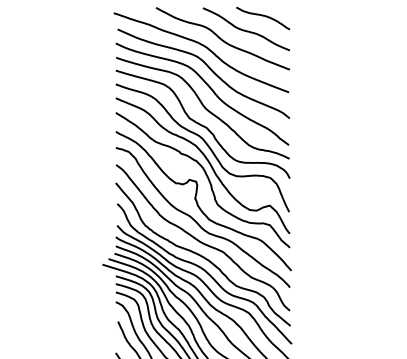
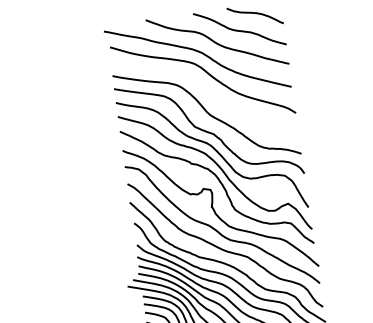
curve: (208, 87) -> (209, 93), removed

